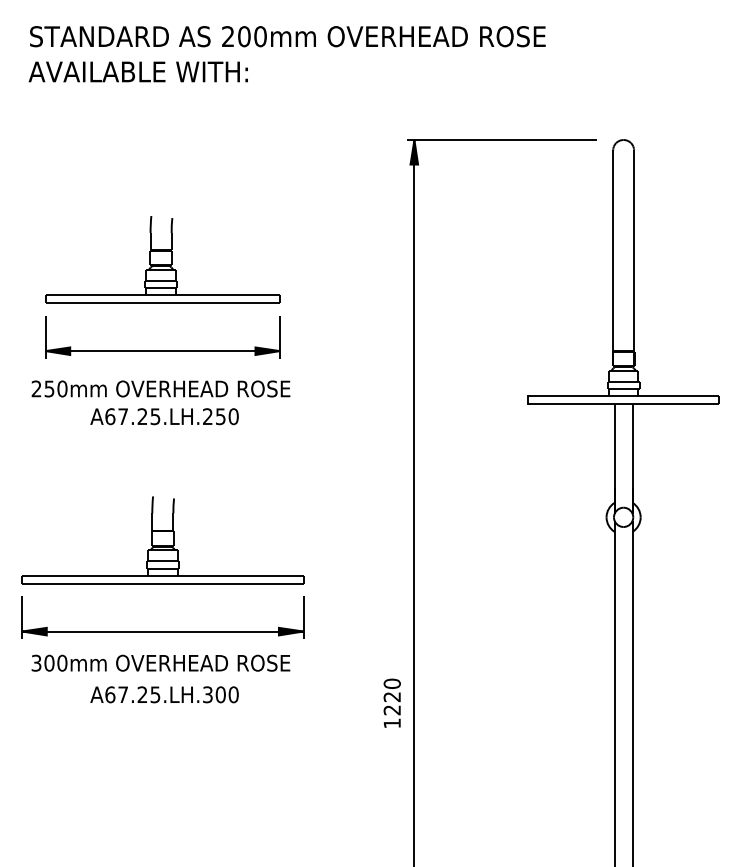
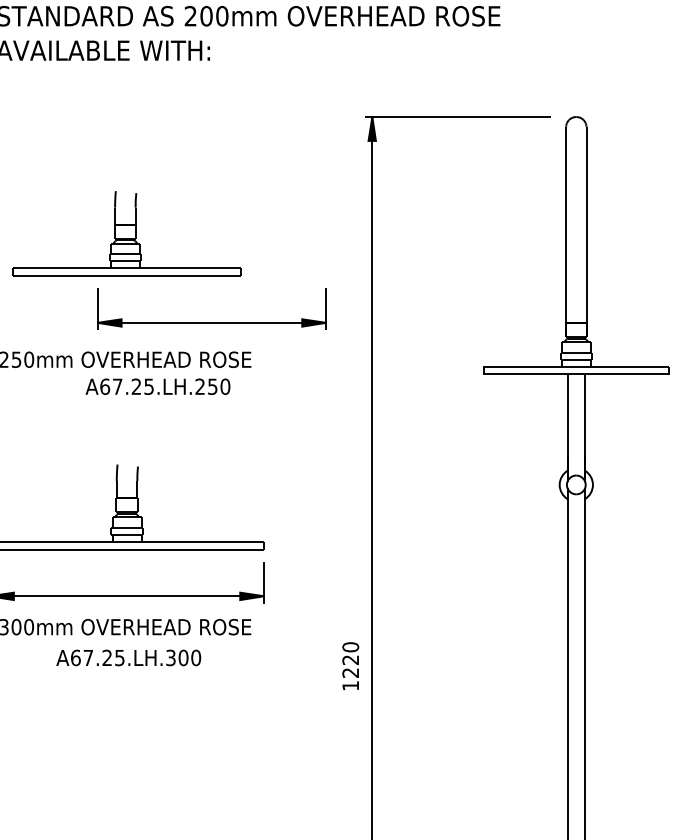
part: (162, 350) -> (211, 322), moved
text: (164, 416) -> (157, 386), moved

